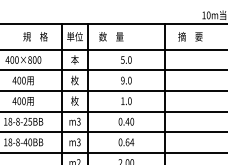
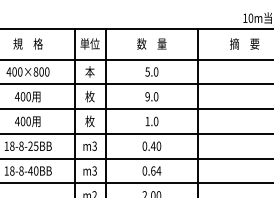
text: (35, 36) -> (28, 43), moved
text: (111, 36) -> (152, 43), moved
text: (190, 36) -> (244, 43), moved

